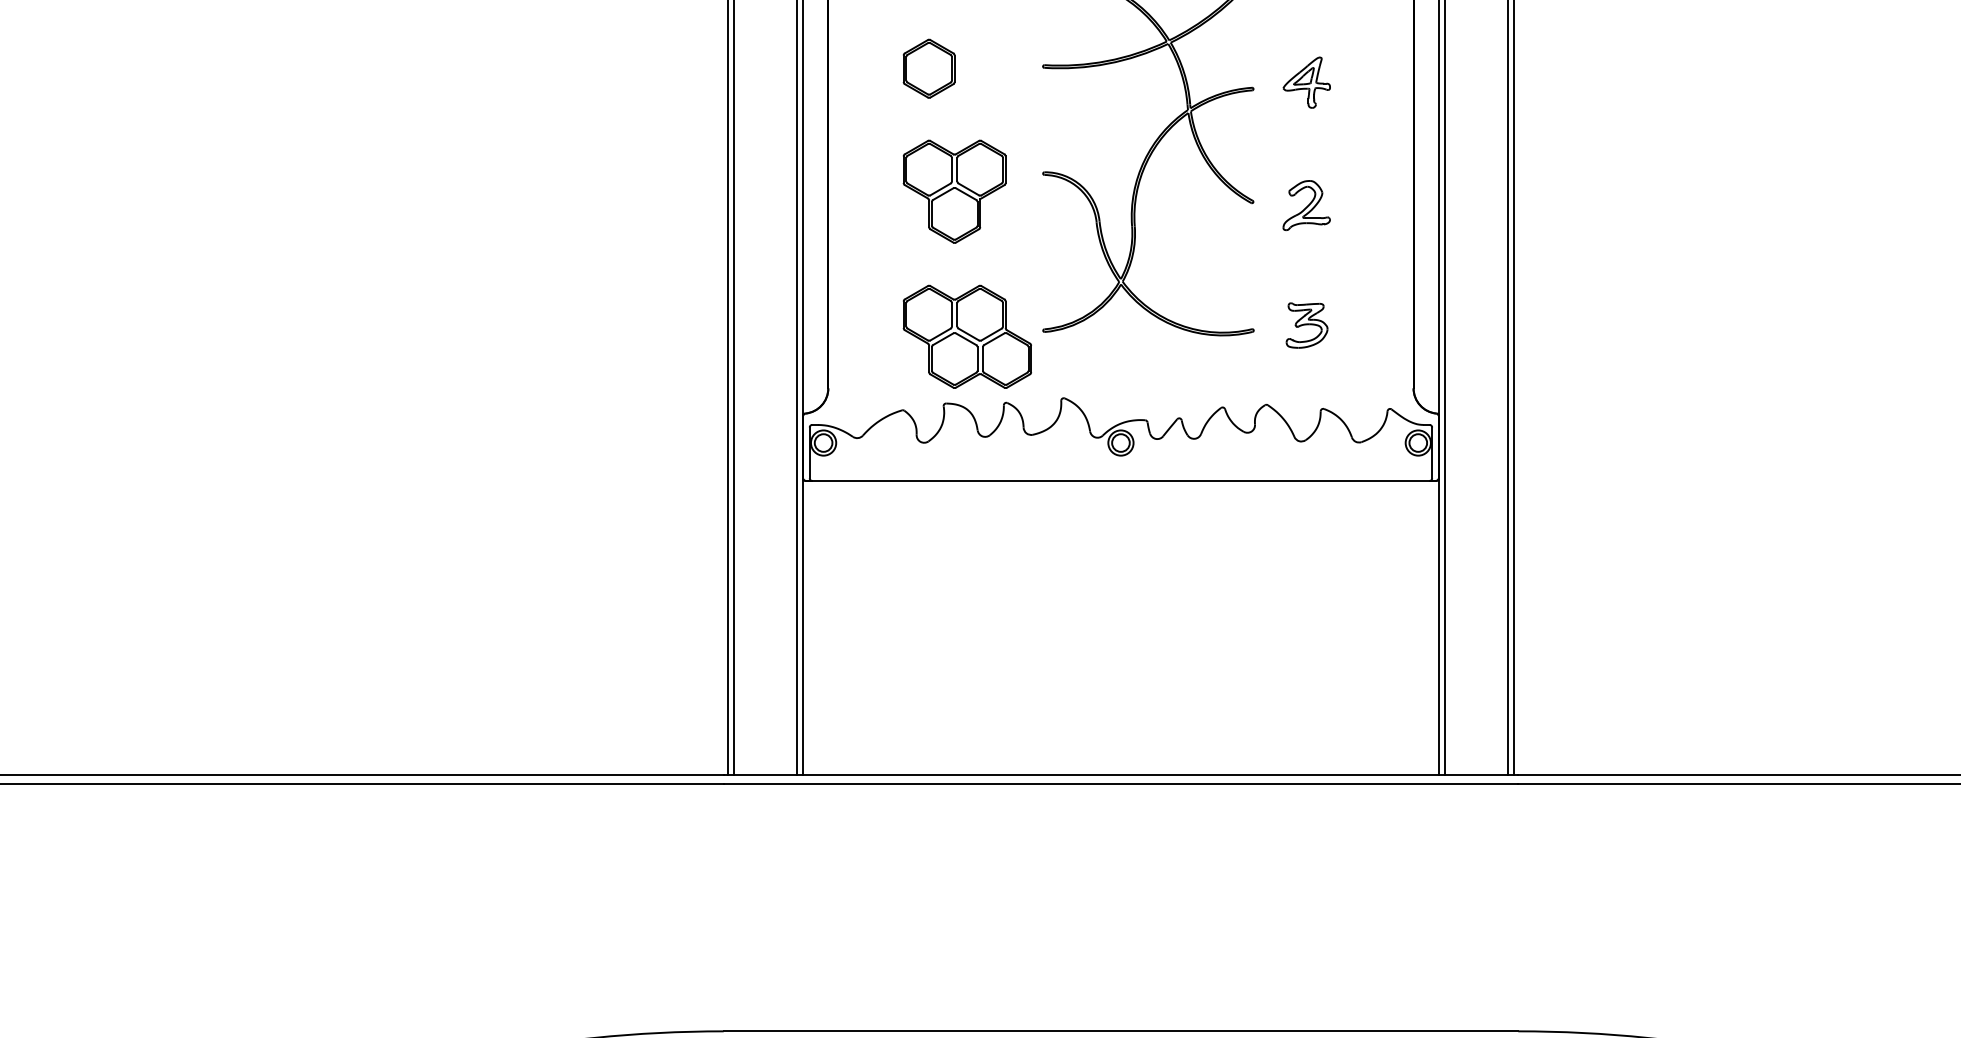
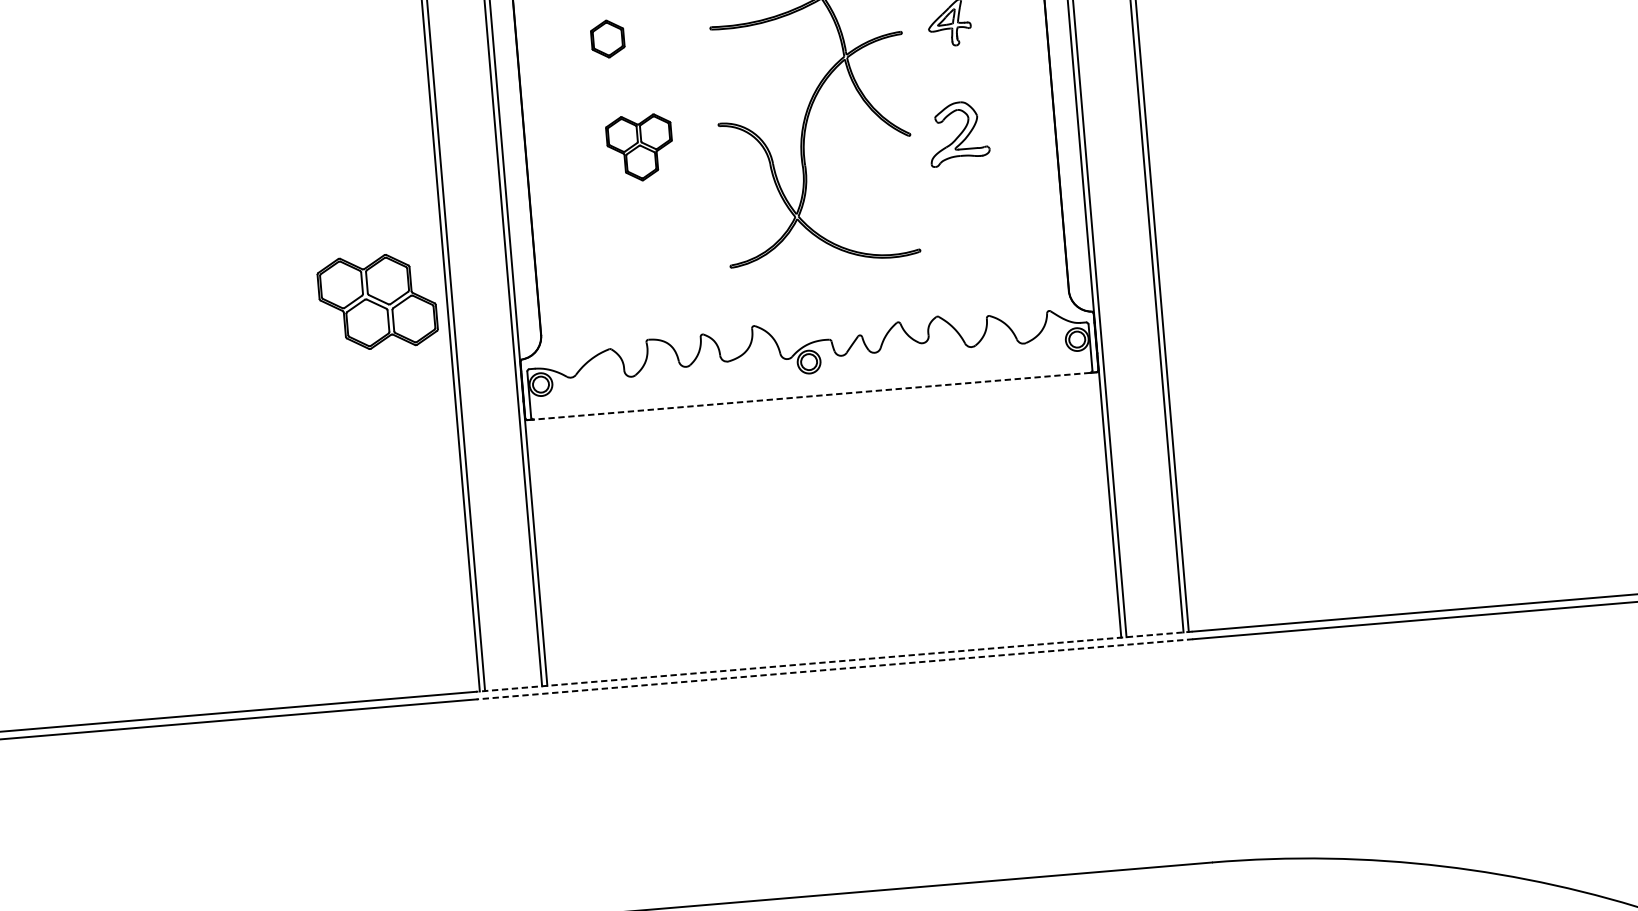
part: (928, 68) -> (607, 38), size x0.7
part: (954, 191) -> (639, 147), size x0.7
part: (1306, 205) -> (958, 133), size x1.4
part: (1306, 325) -> (967, 242), removed
part: (966, 336) -> (376, 301), moved
line: (1120, 480) -> (811, 395), solid -> dashed
line: (1120, 775) -> (833, 661), solid -> dashed
line: (1120, 783) -> (834, 669), solid -> dashed

